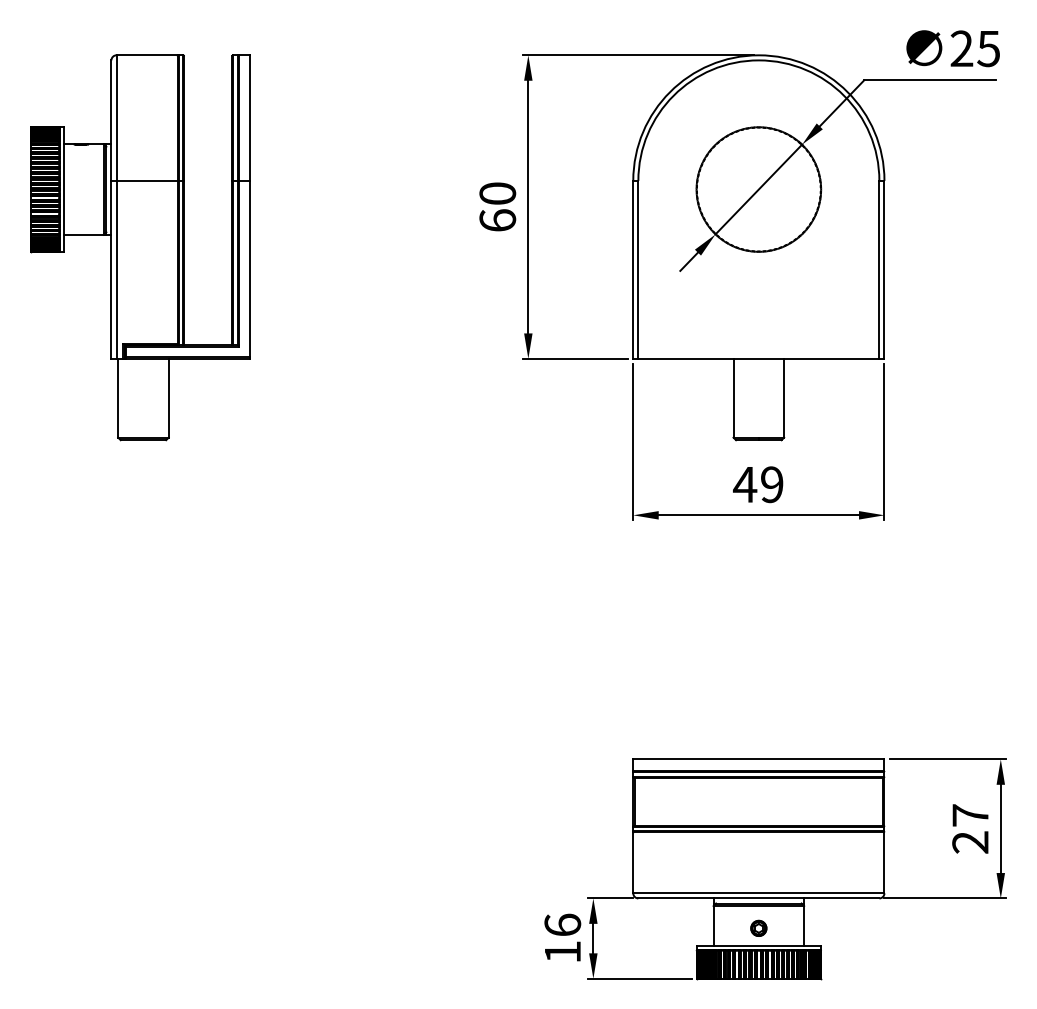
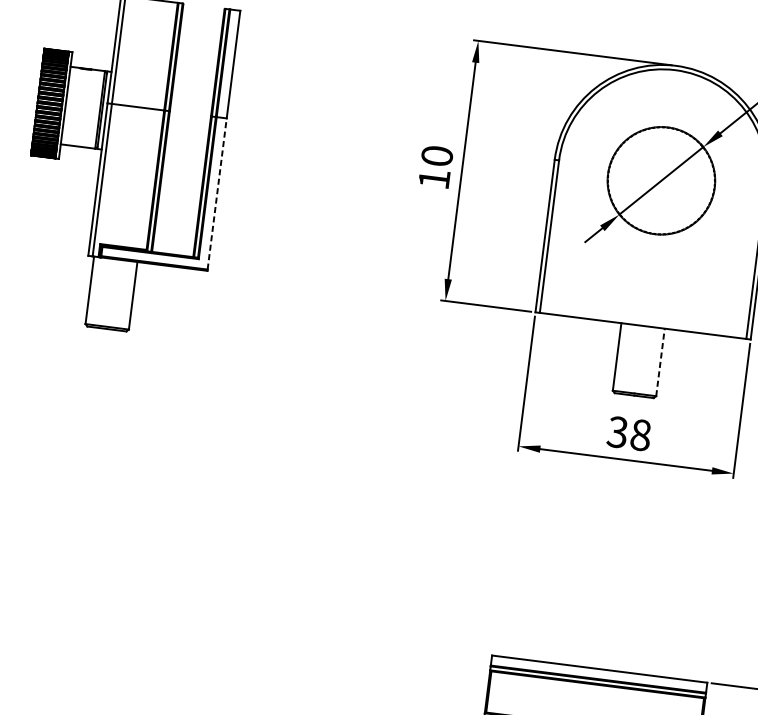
text: (497, 220) -> (434, 179), 60 -> 10
line: (250, 268) -> (217, 193), solid -> dashed
line: (784, 397) -> (660, 361), solid -> dashed
text: (757, 484) -> (628, 433), 49 -> 38

